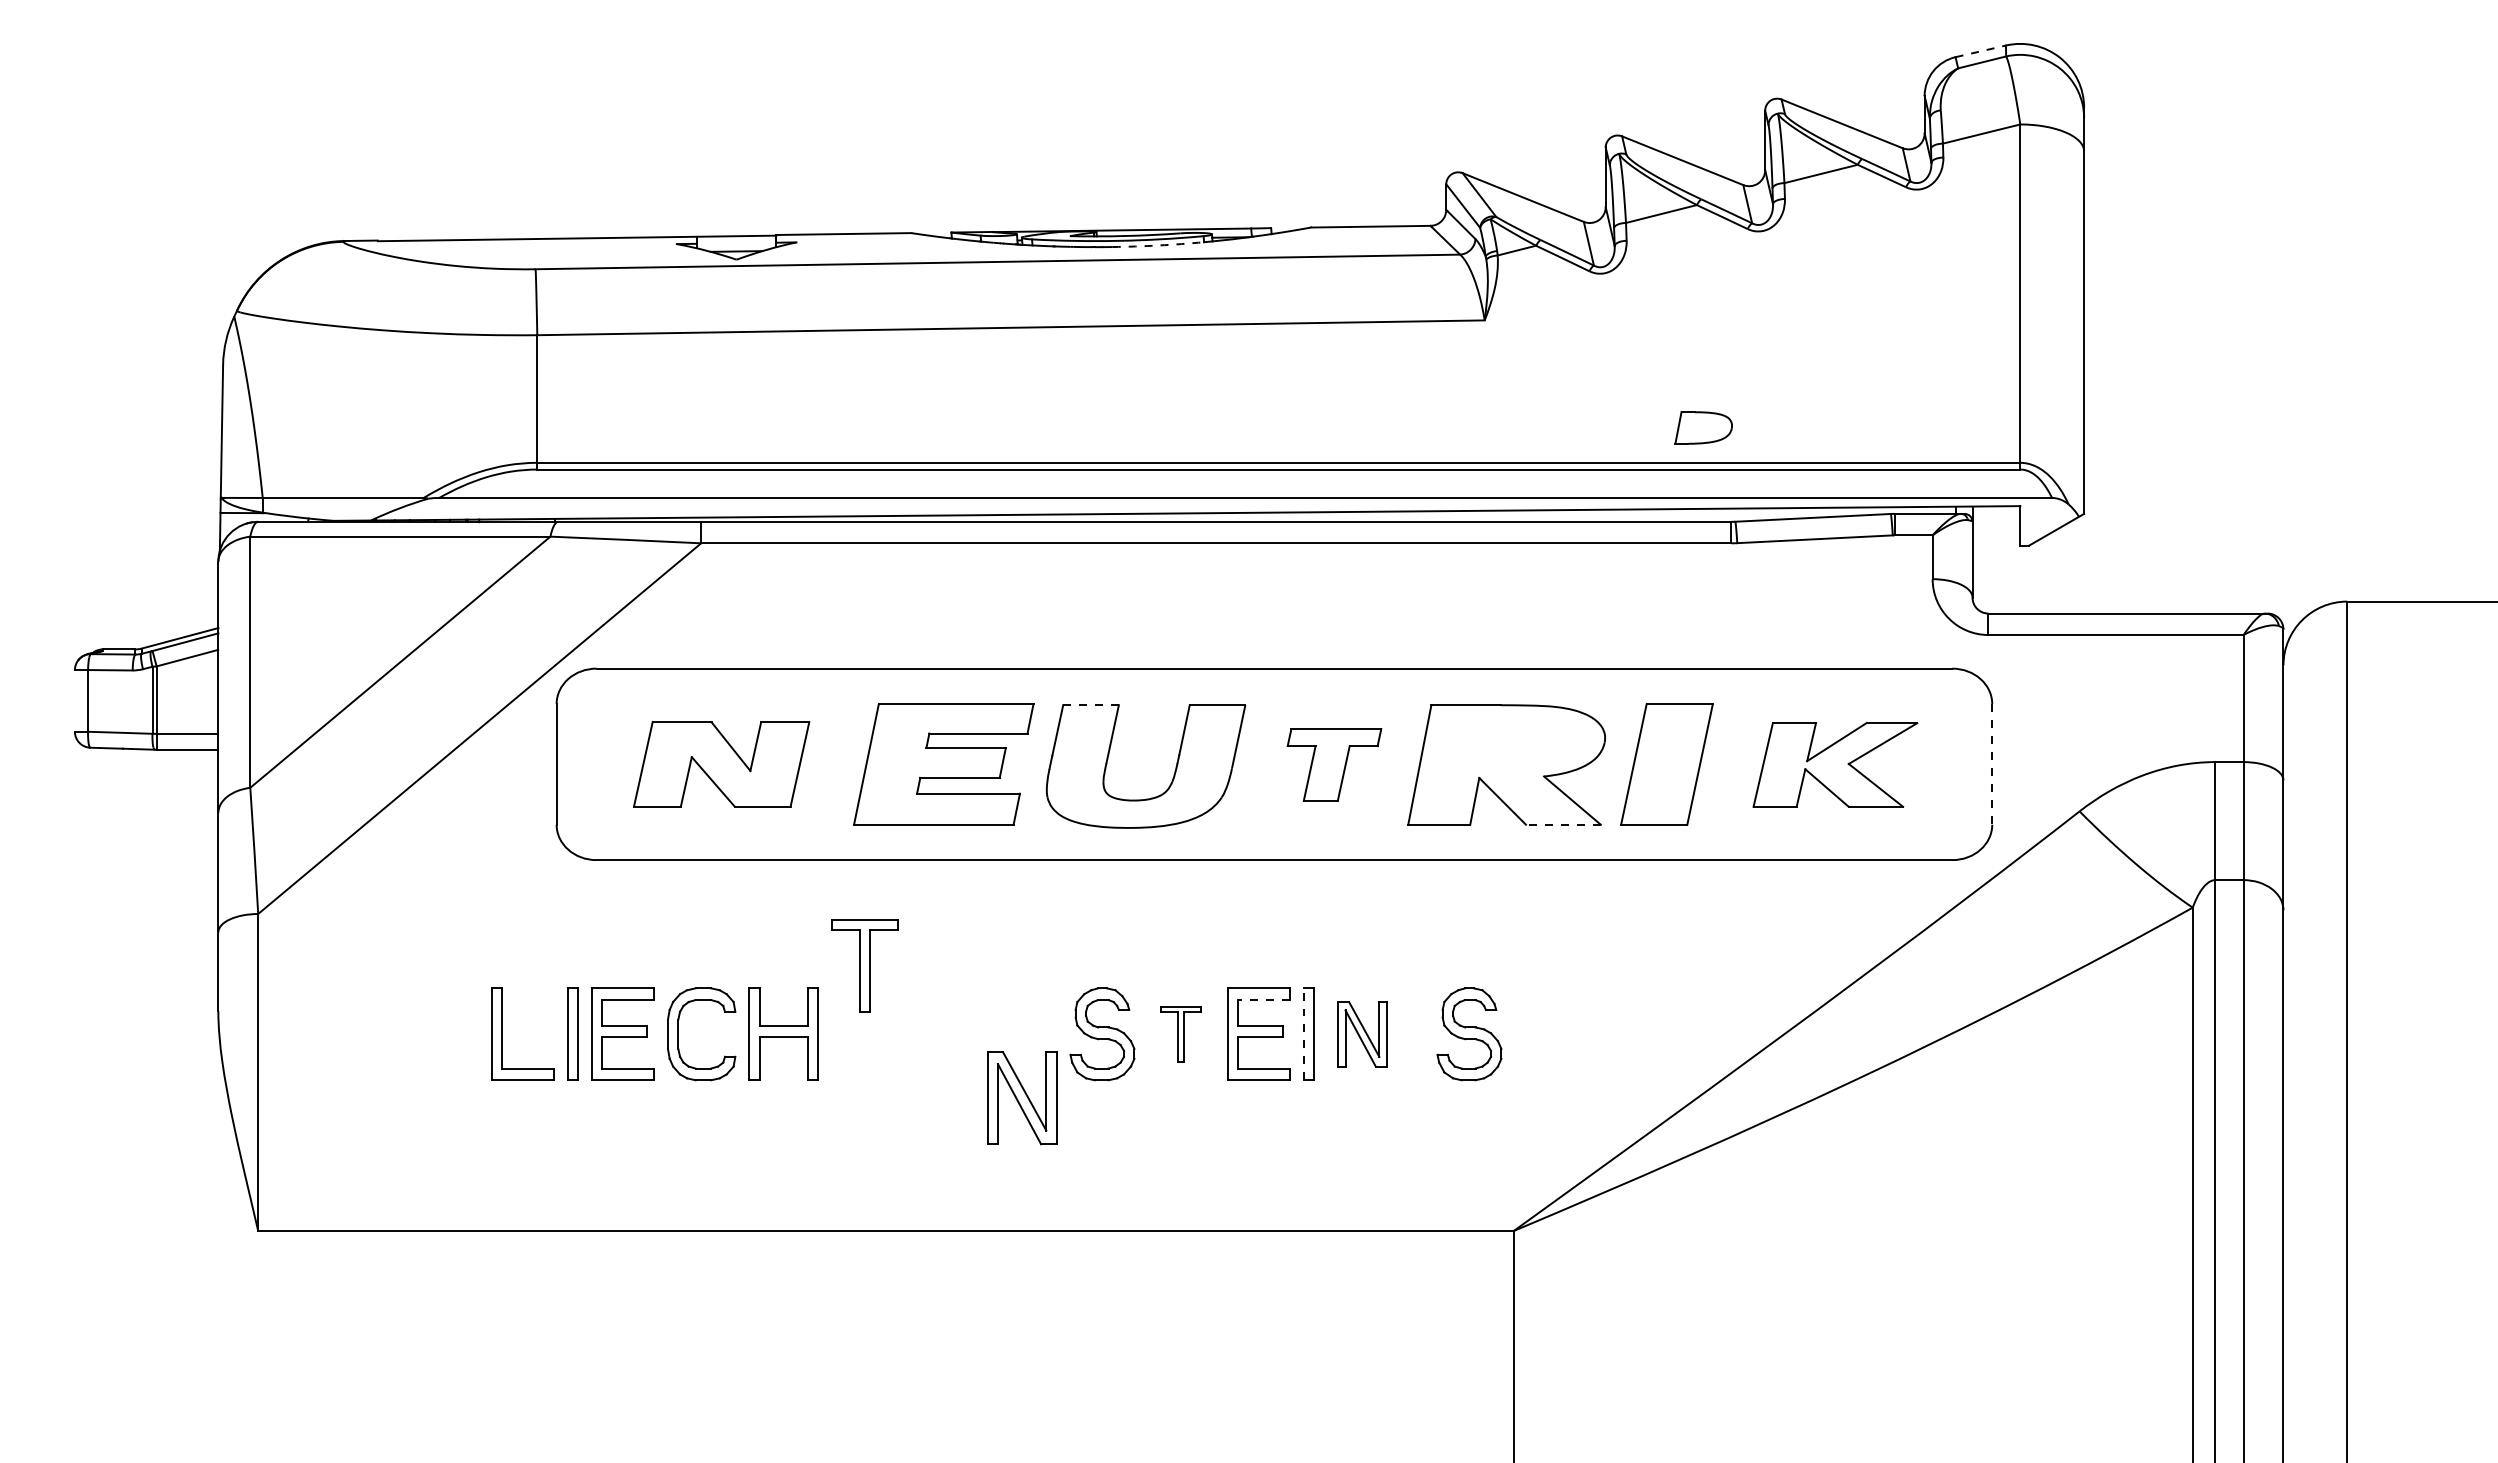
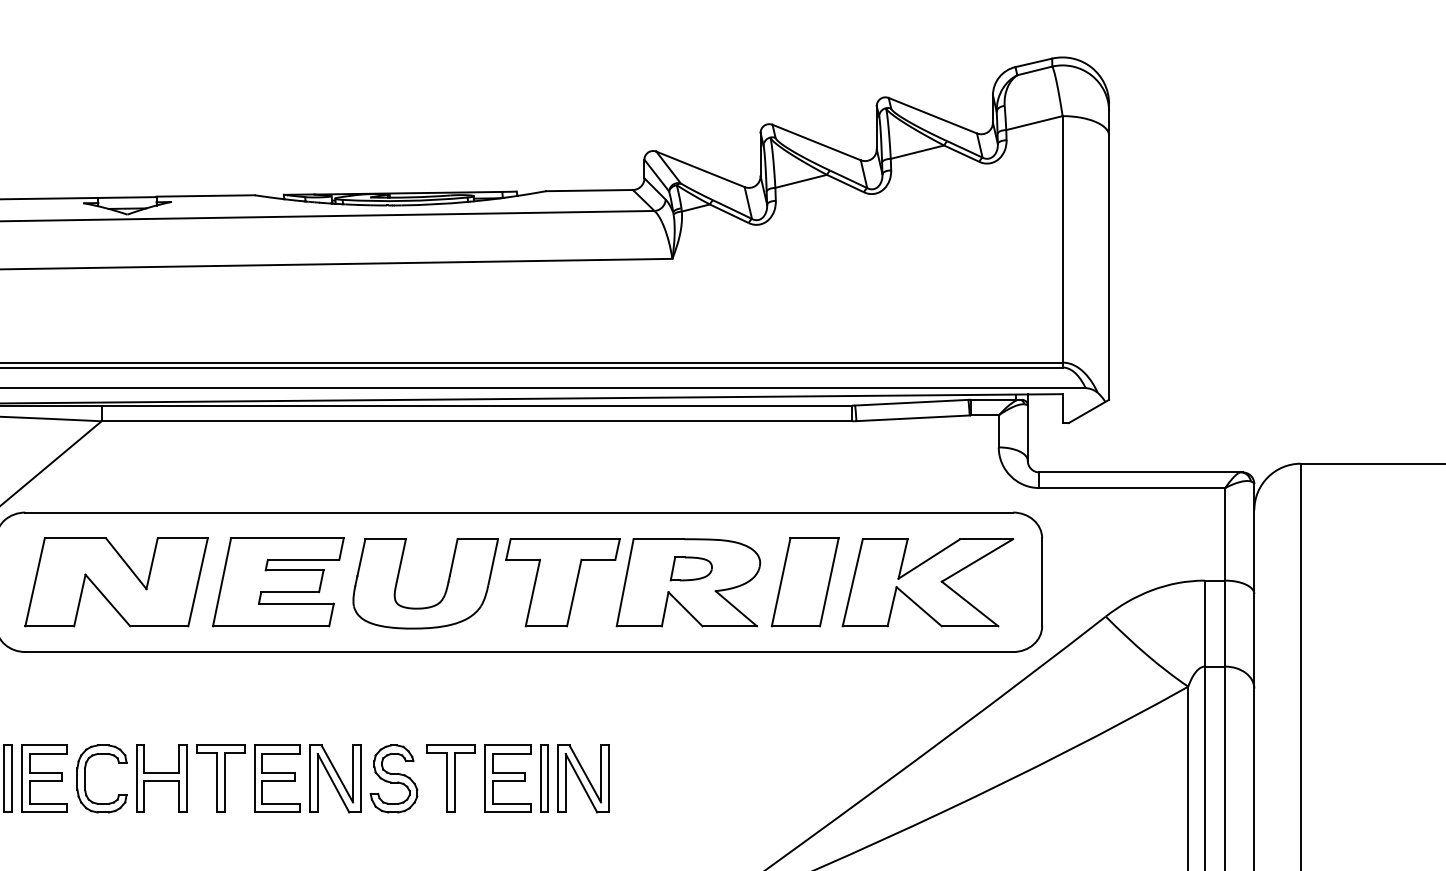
line: (1980, 51) -> (1033, 62), dashed -> solid
arc: (1158, 245) -> (434, 204), dashed -> solid
part: (1703, 427) -> (691, 568), moved
line: (1091, 705) -> (385, 539), dashed -> solid
part: (721, 764) -> (116, 582), size x1.43
part: (1334, 764) -> (563, 582), size x1.67
part: (1835, 764) -> (927, 582), size x1.43
line: (1992, 764) -> (1042, 582), dashed -> solid
line: (1562, 824) -> (729, 626), dashed -> solid
part: (864, 965) -> (220, 778), moved
line: (1263, 1000) -> (511, 754), dashed -> solid
part: (942, 1033) -> (277, 778), added
part: (1180, 1033) -> (450, 778), size x1.67
line: (1303, 1034) -> (540, 779), dashed -> solid
part: (1362, 1034) -> (583, 779), size x1.43
part: (1469, 1034) -> (661, 779), removed
part: (1022, 1098) -> (335, 779), moved

